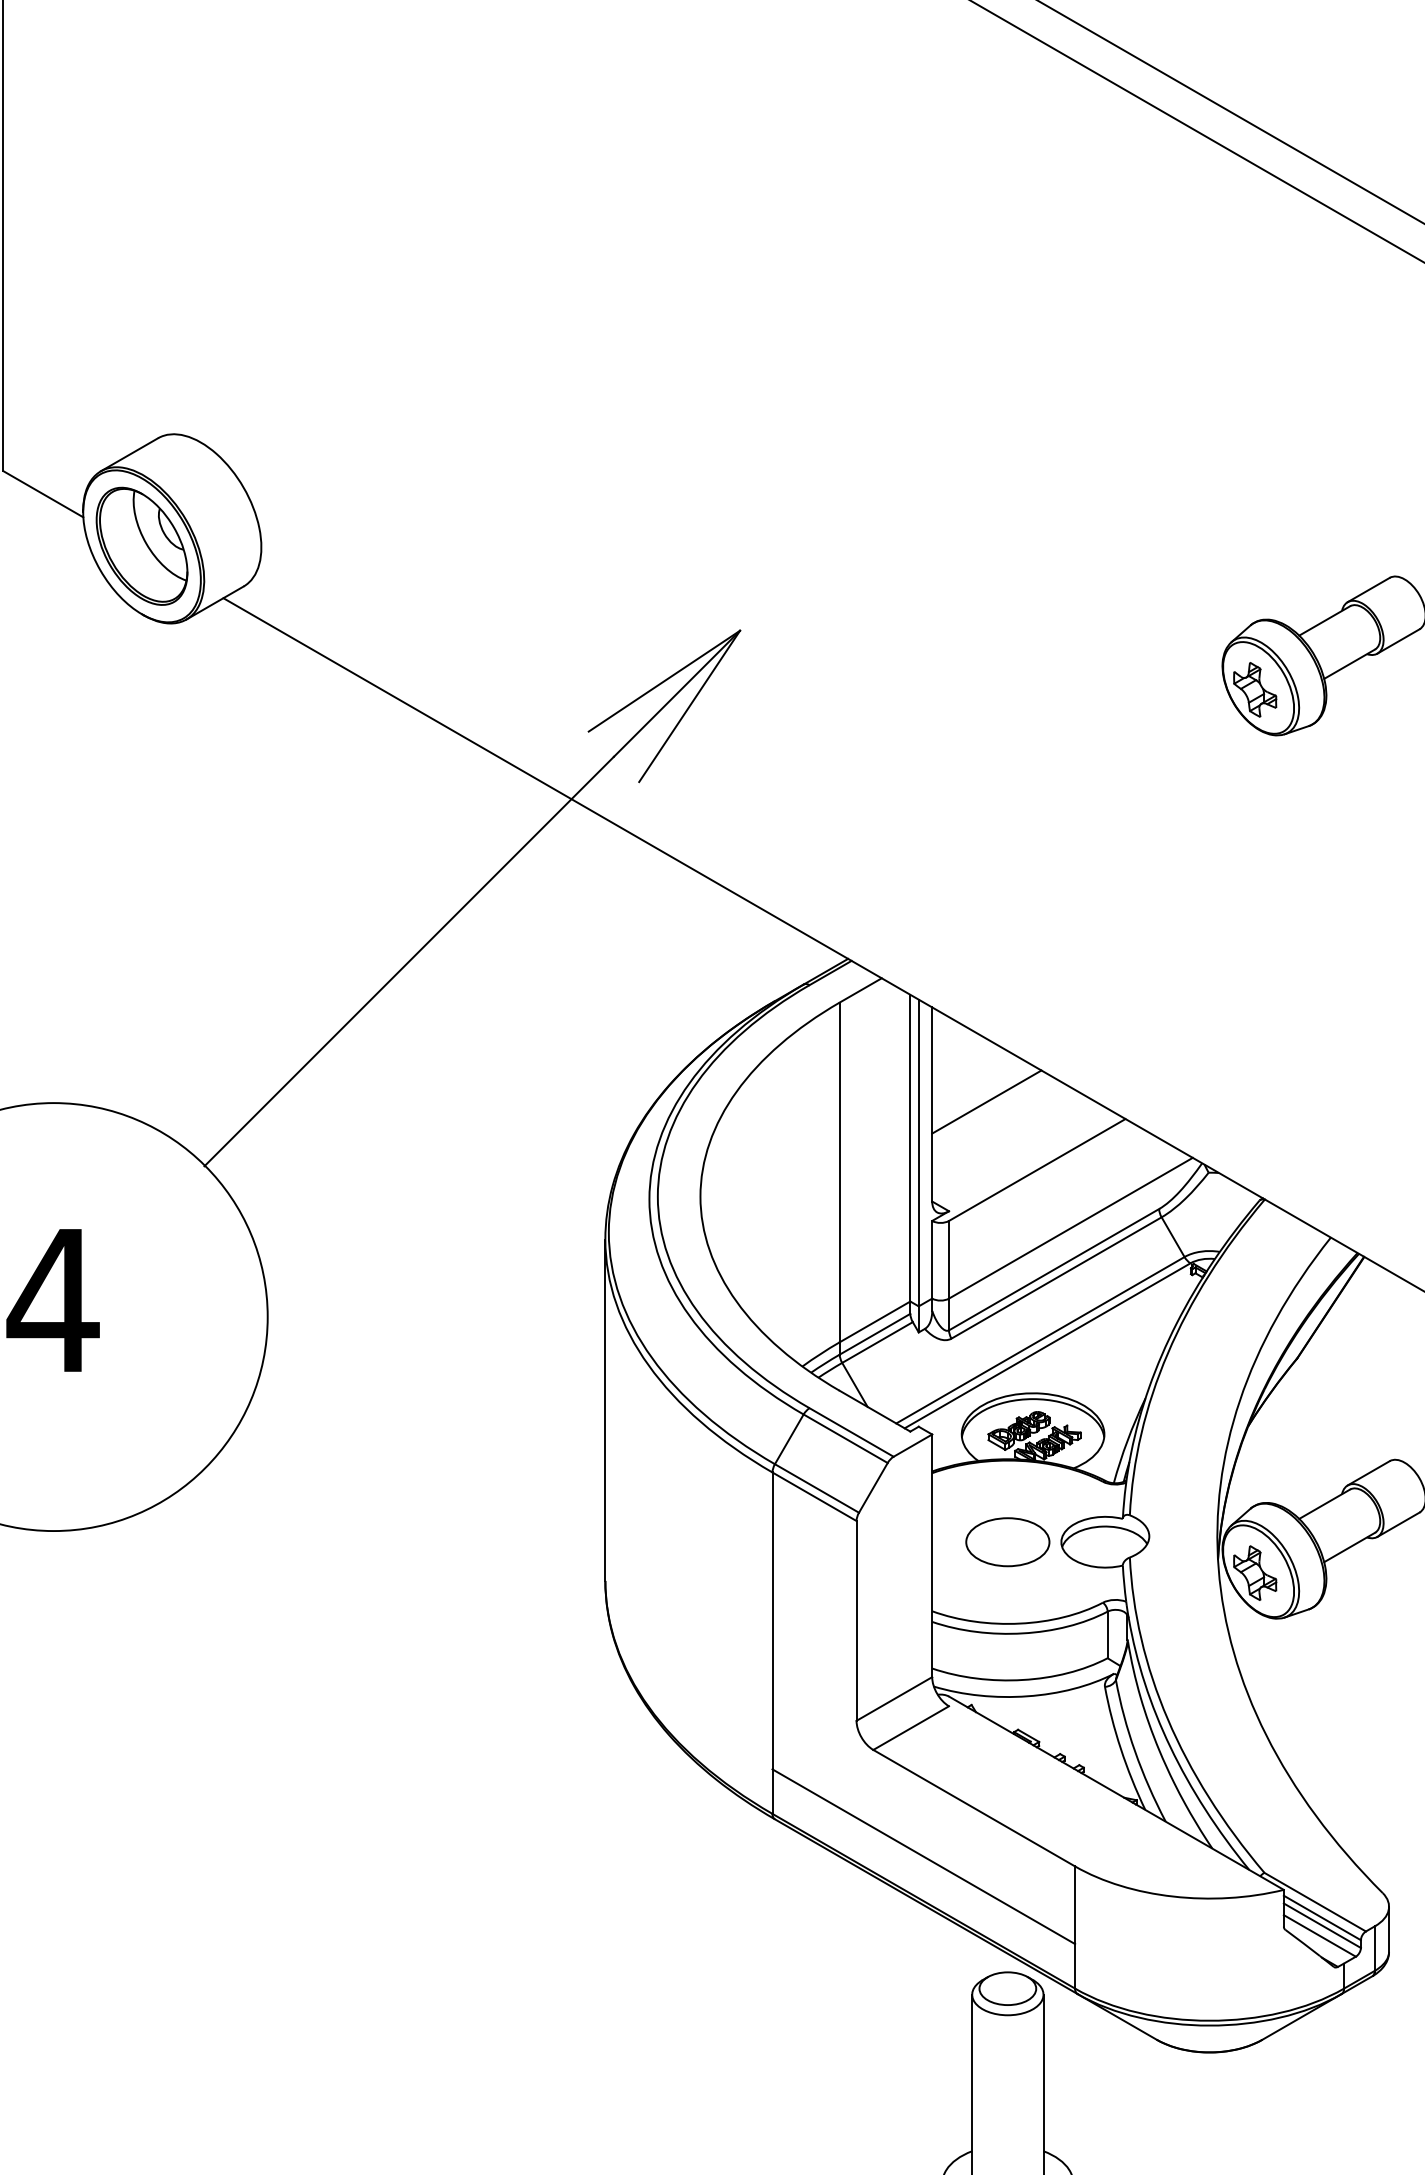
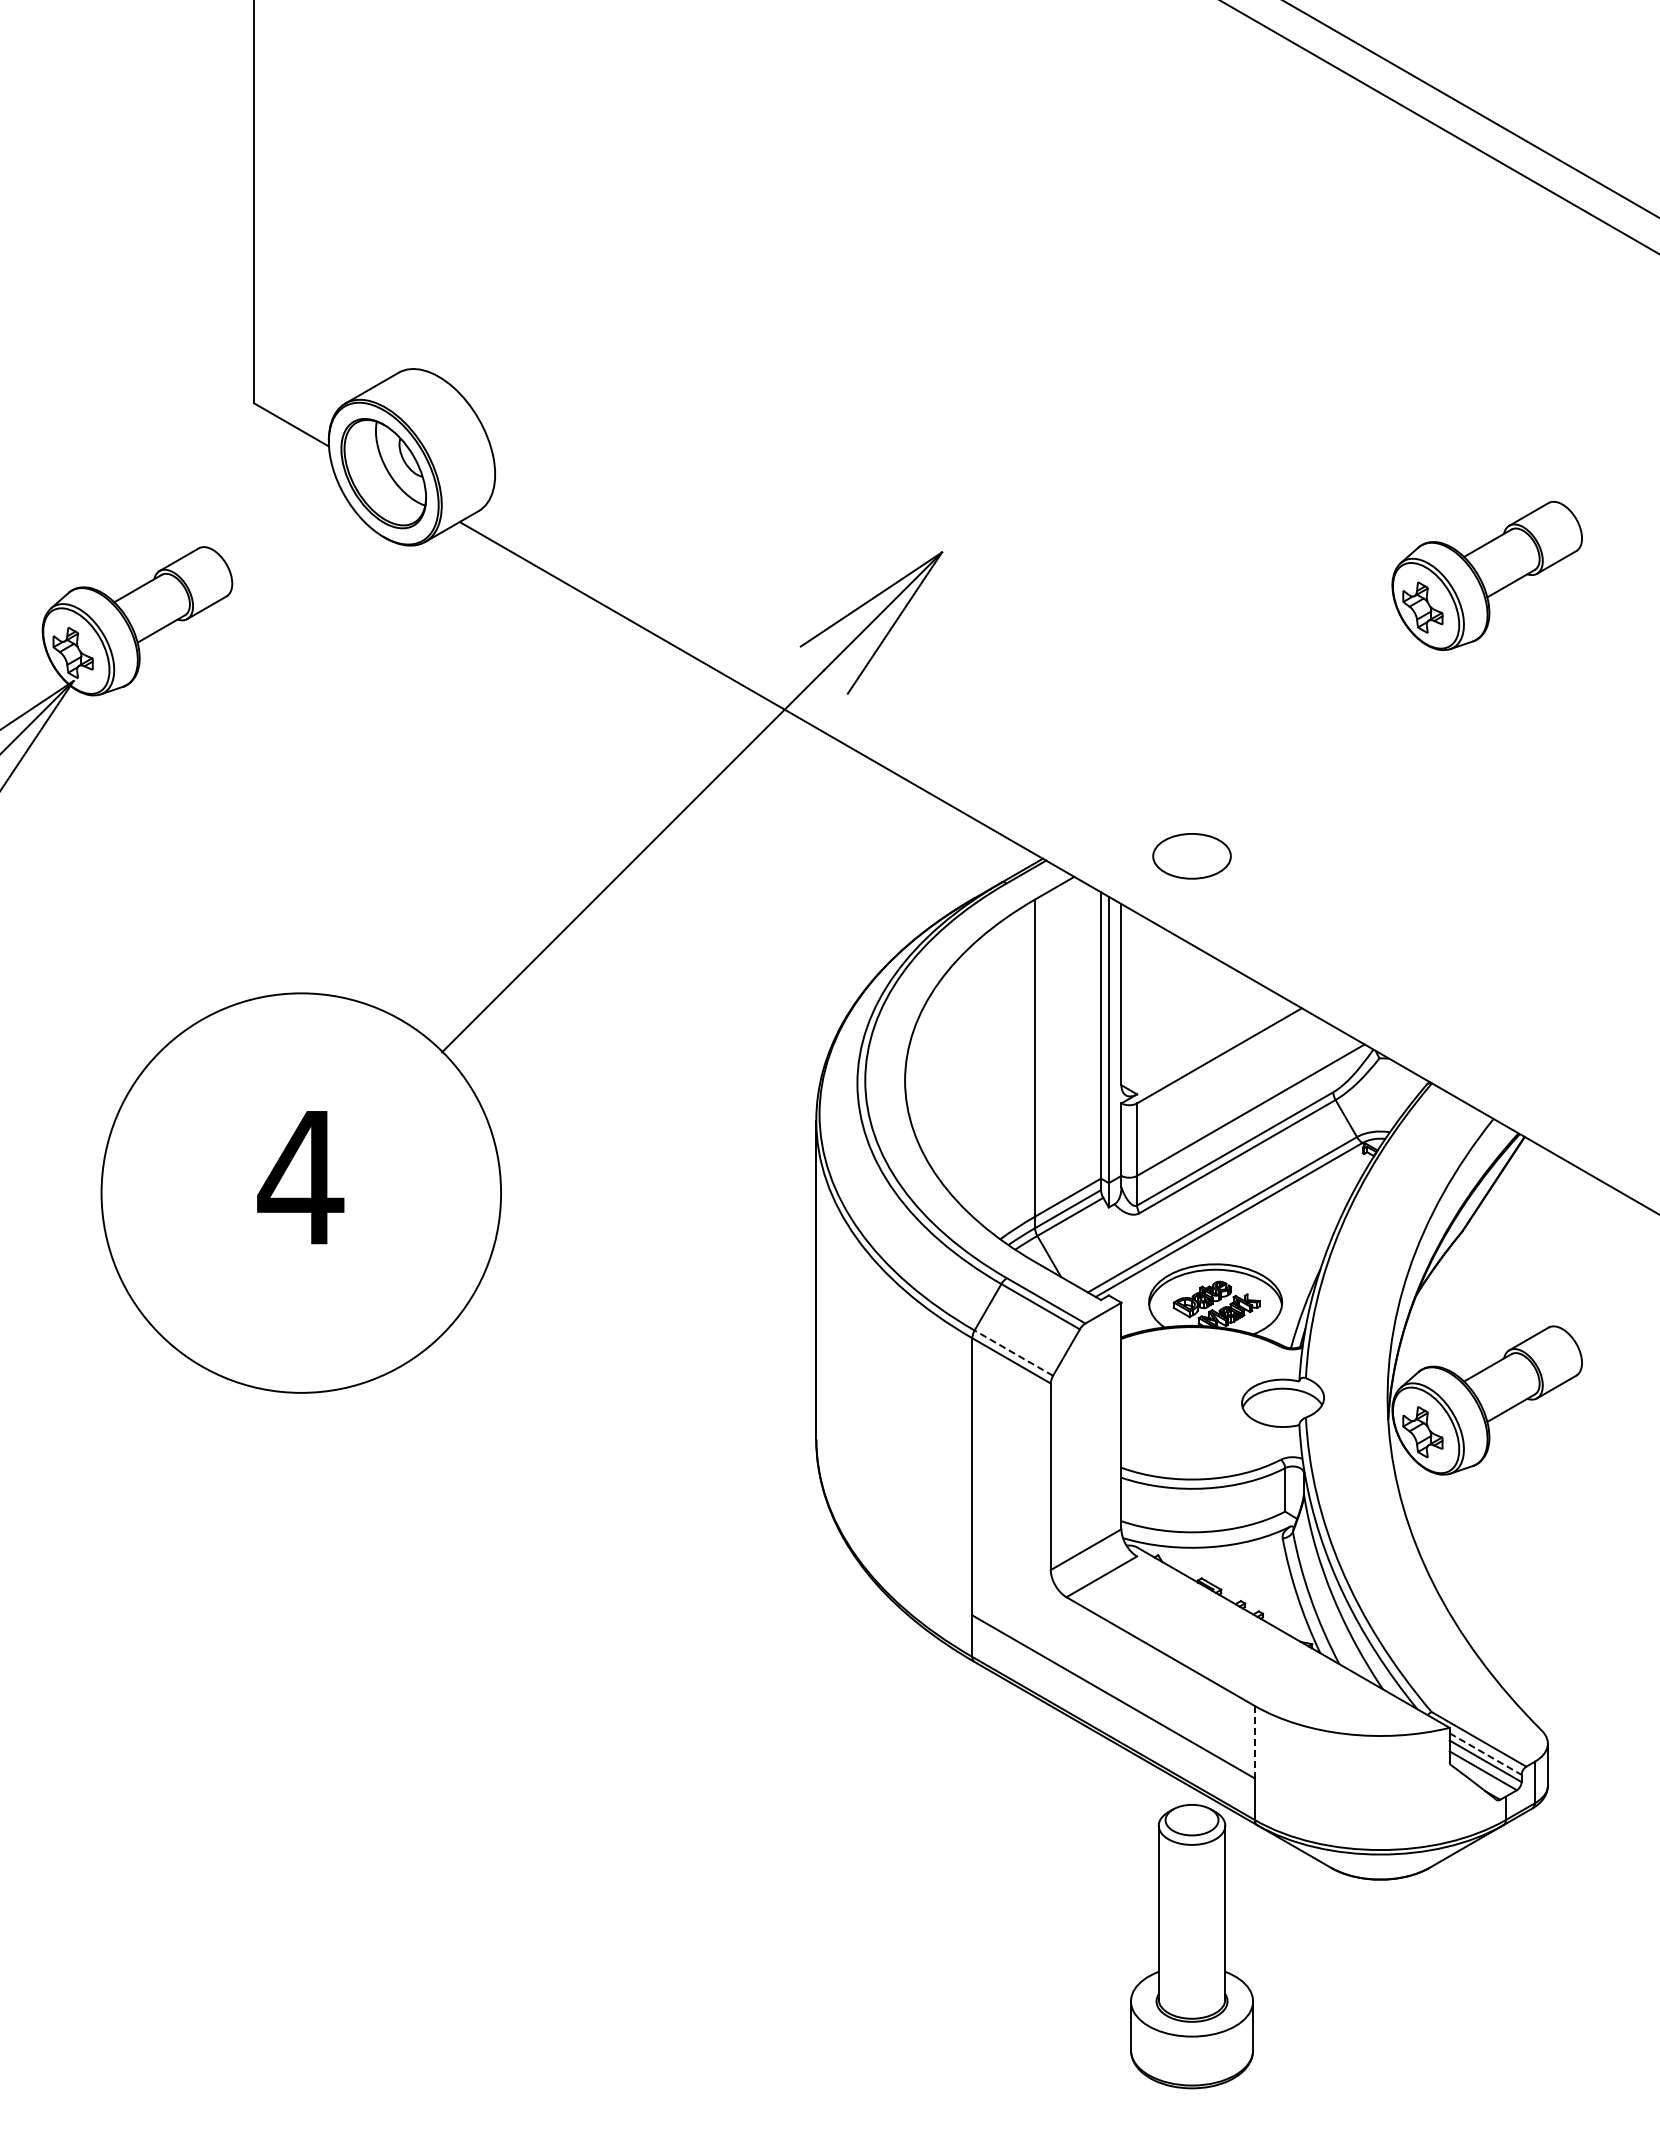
line: (986, 1101) -> (1172, 991), removed
line: (816, 1487) -> (1013, 1352), solid -> dashed
part: (1007, 1542) -> (1191, 856), moved
line: (1074, 1905) -> (1254, 1742), solid -> dashed
line: (1322, 1918) -> (1485, 1754), solid -> dashed

